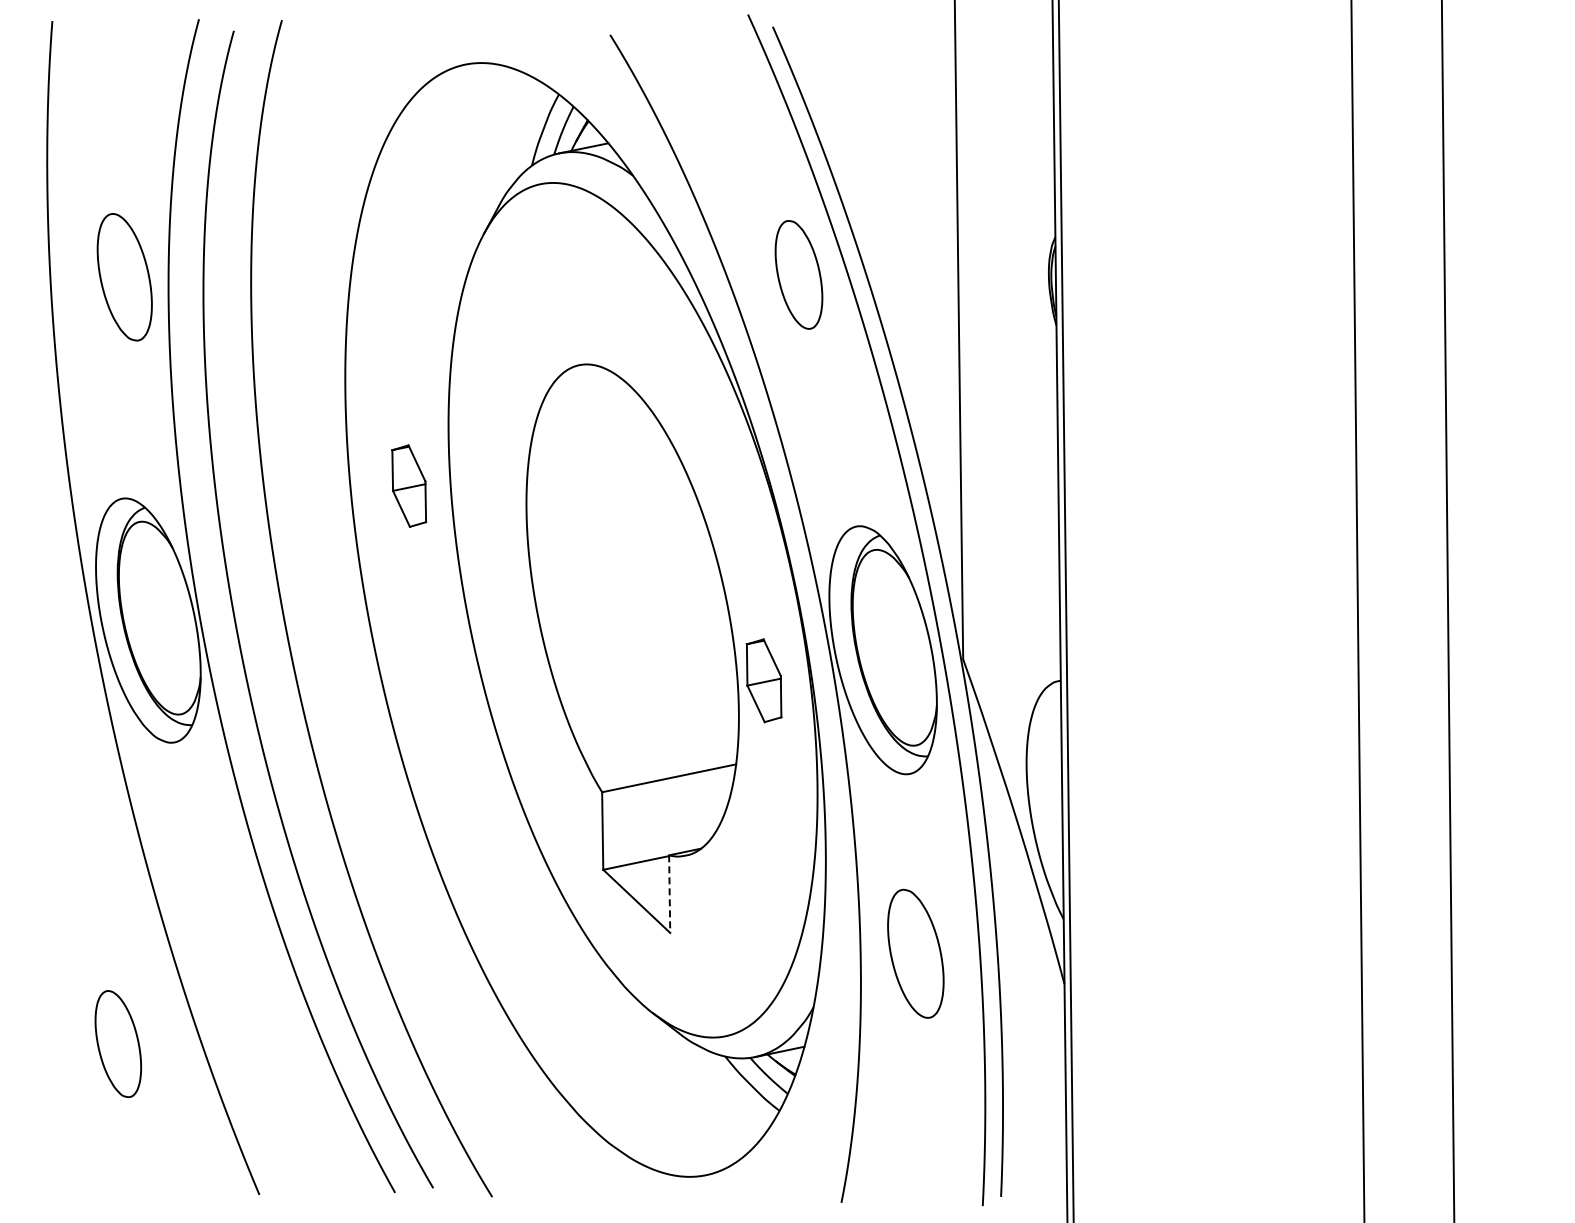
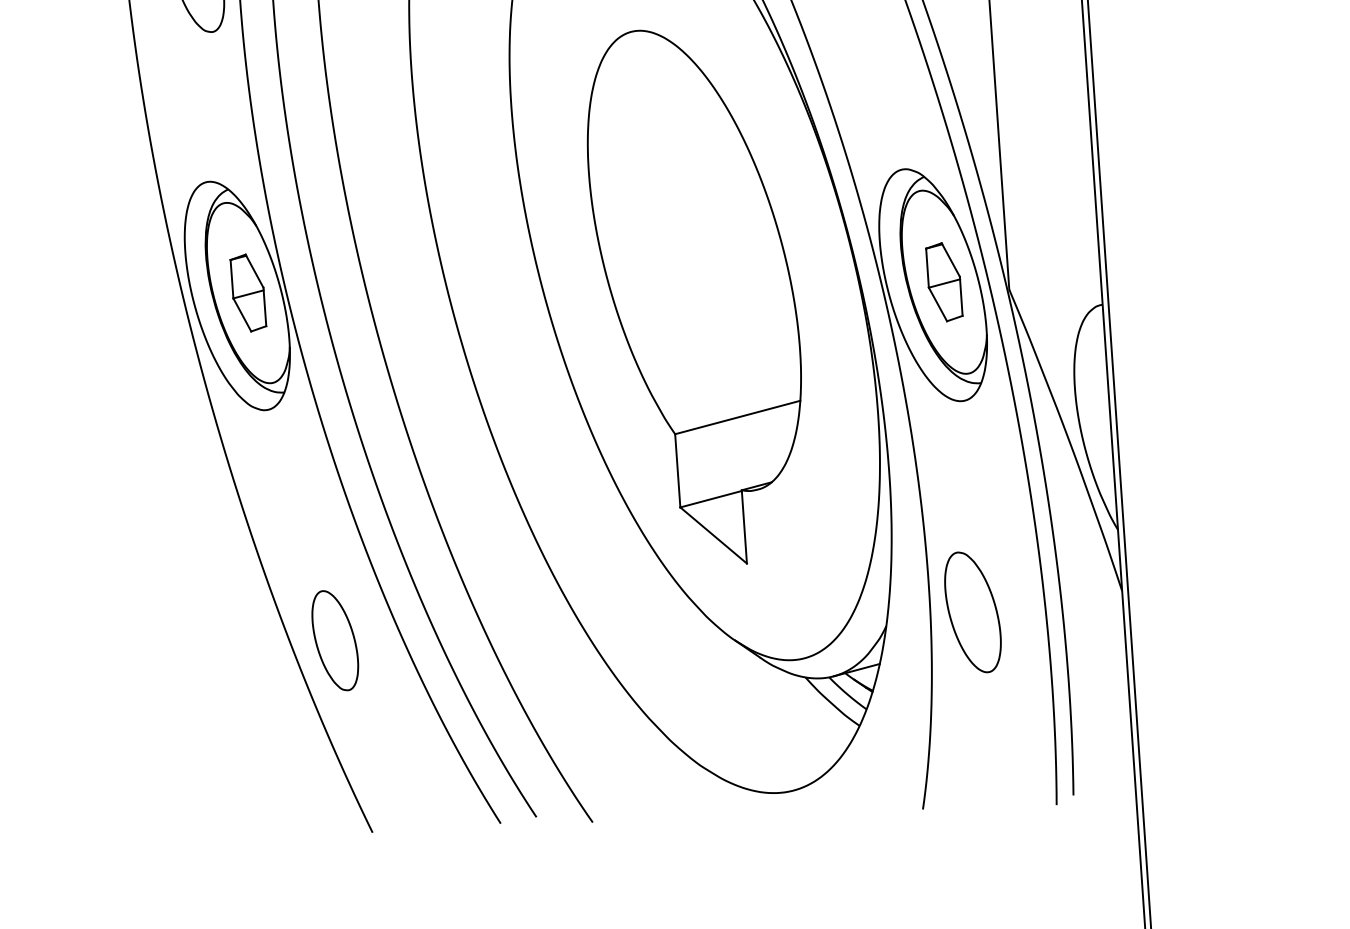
part: (409, 485) -> (248, 292), moved
part: (763, 680) -> (943, 282), moved
line: (669, 894) -> (744, 527), dashed -> solid
part: (915, 953) -> (972, 612), moved
part: (118, 1043) -> (335, 640), moved

